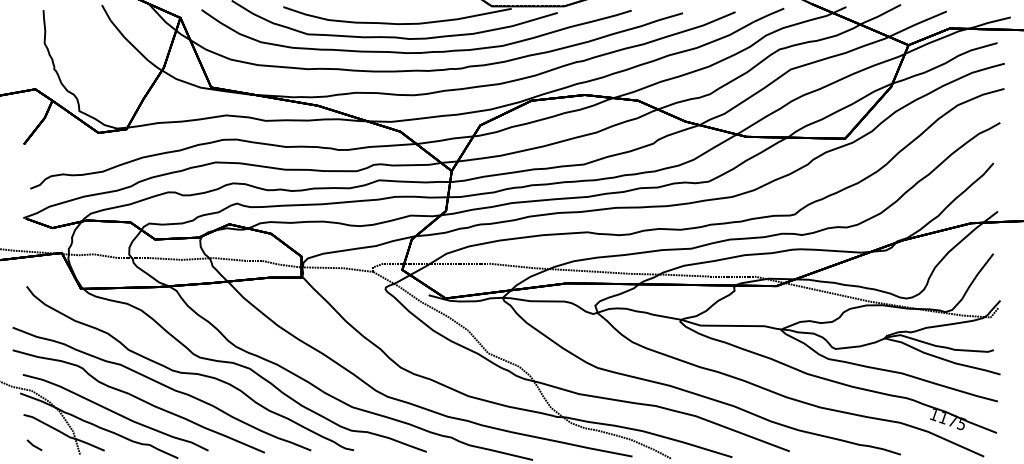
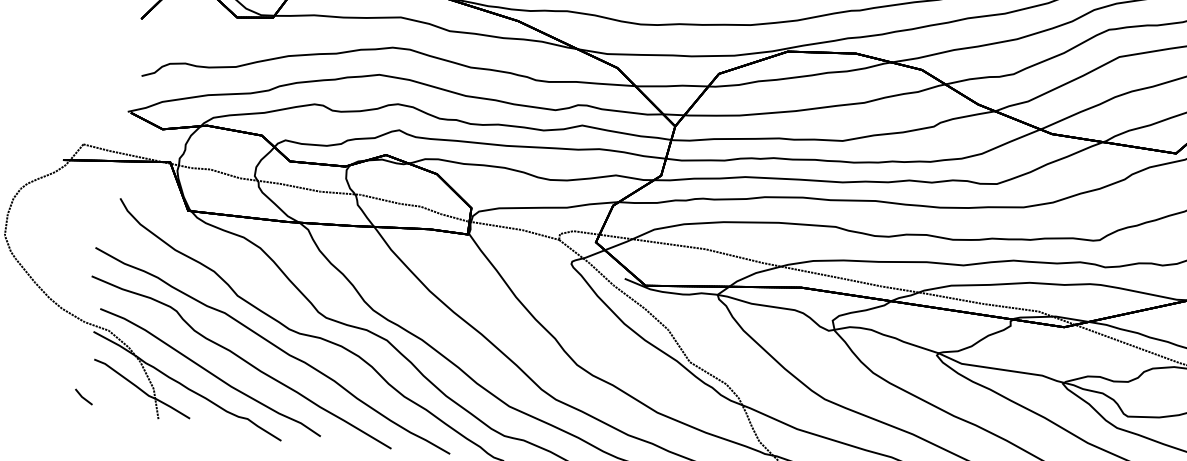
line: (33, 444) -> (82, 395), moved

